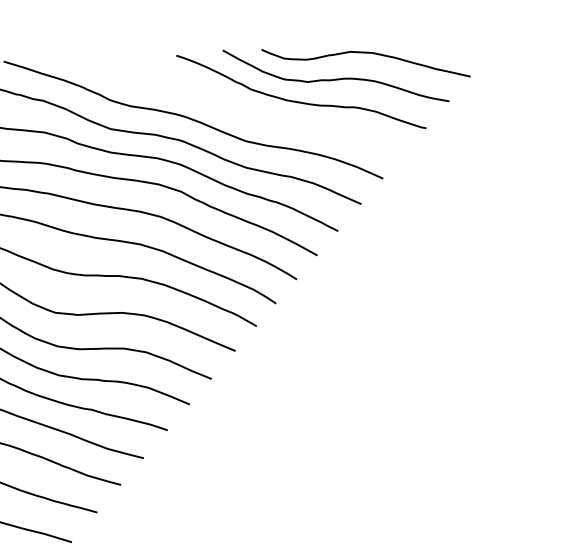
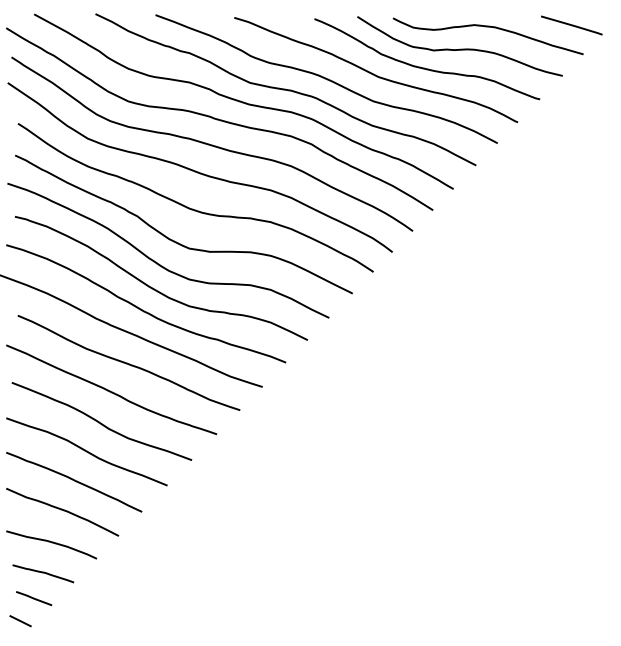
line: (455, 46) -> (571, 25), added
curve: (243, 110) -> (373, 73), added

